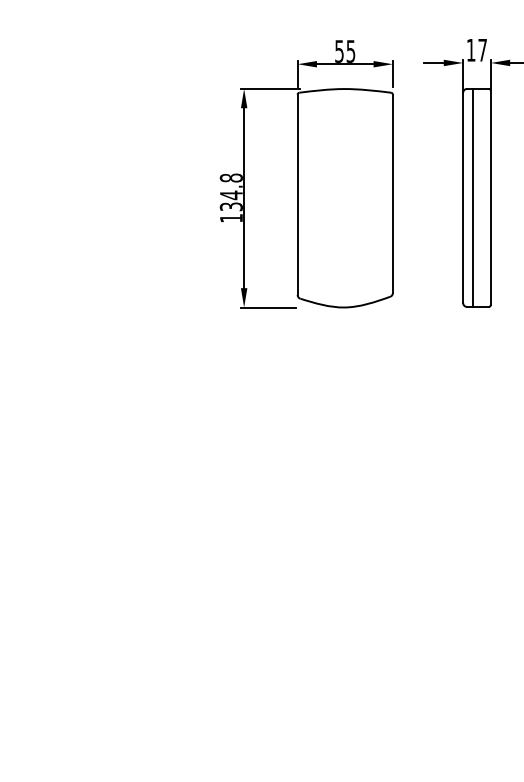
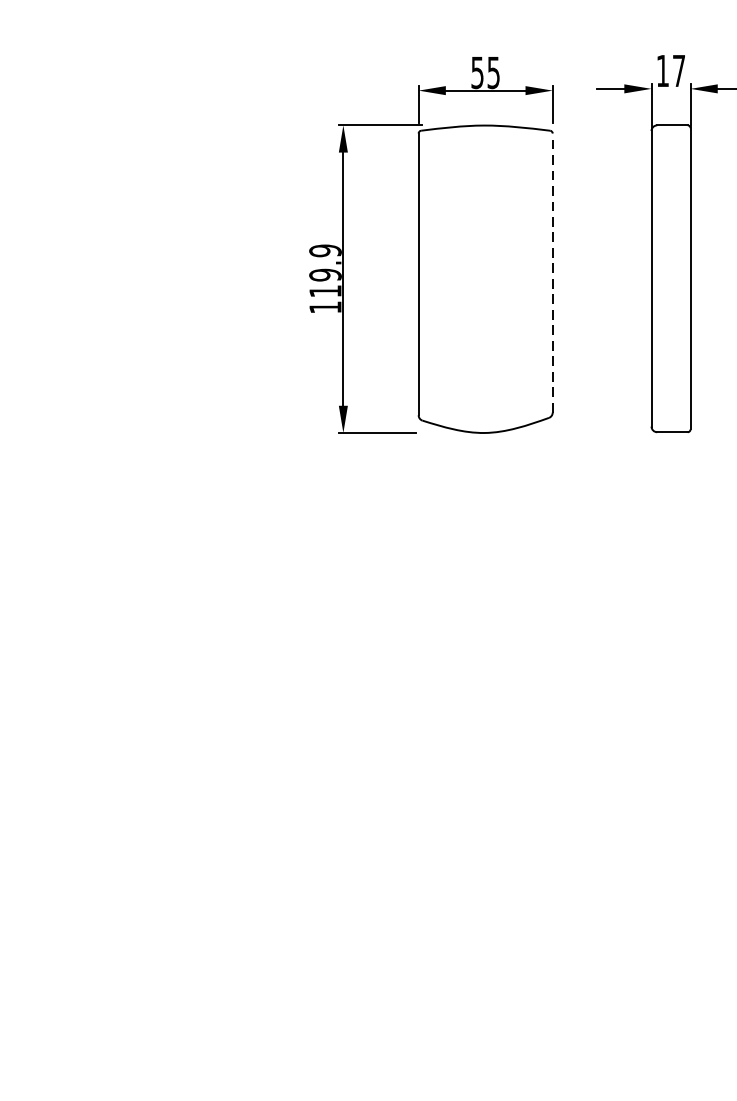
text: (230, 192) -> (324, 271), 134.8 -> 119.9
line: (392, 193) -> (552, 272), solid -> dashed
line: (473, 197) -> (666, 278), removed

